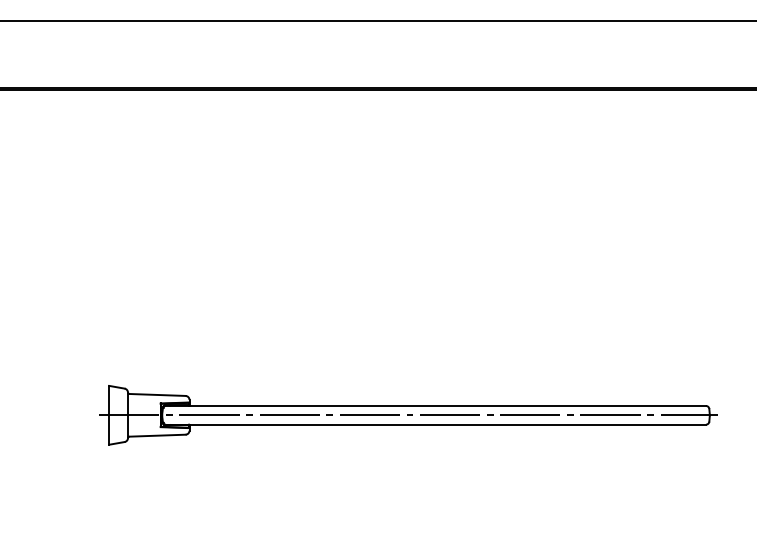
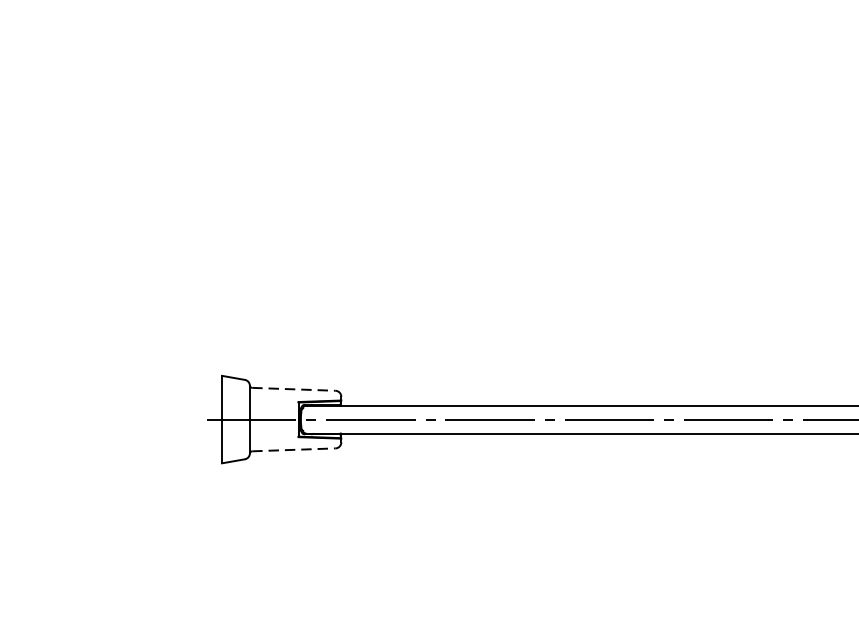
line: (158, 394) -> (295, 388), solid -> dashed
line: (158, 435) -> (295, 449), solid -> dashed

